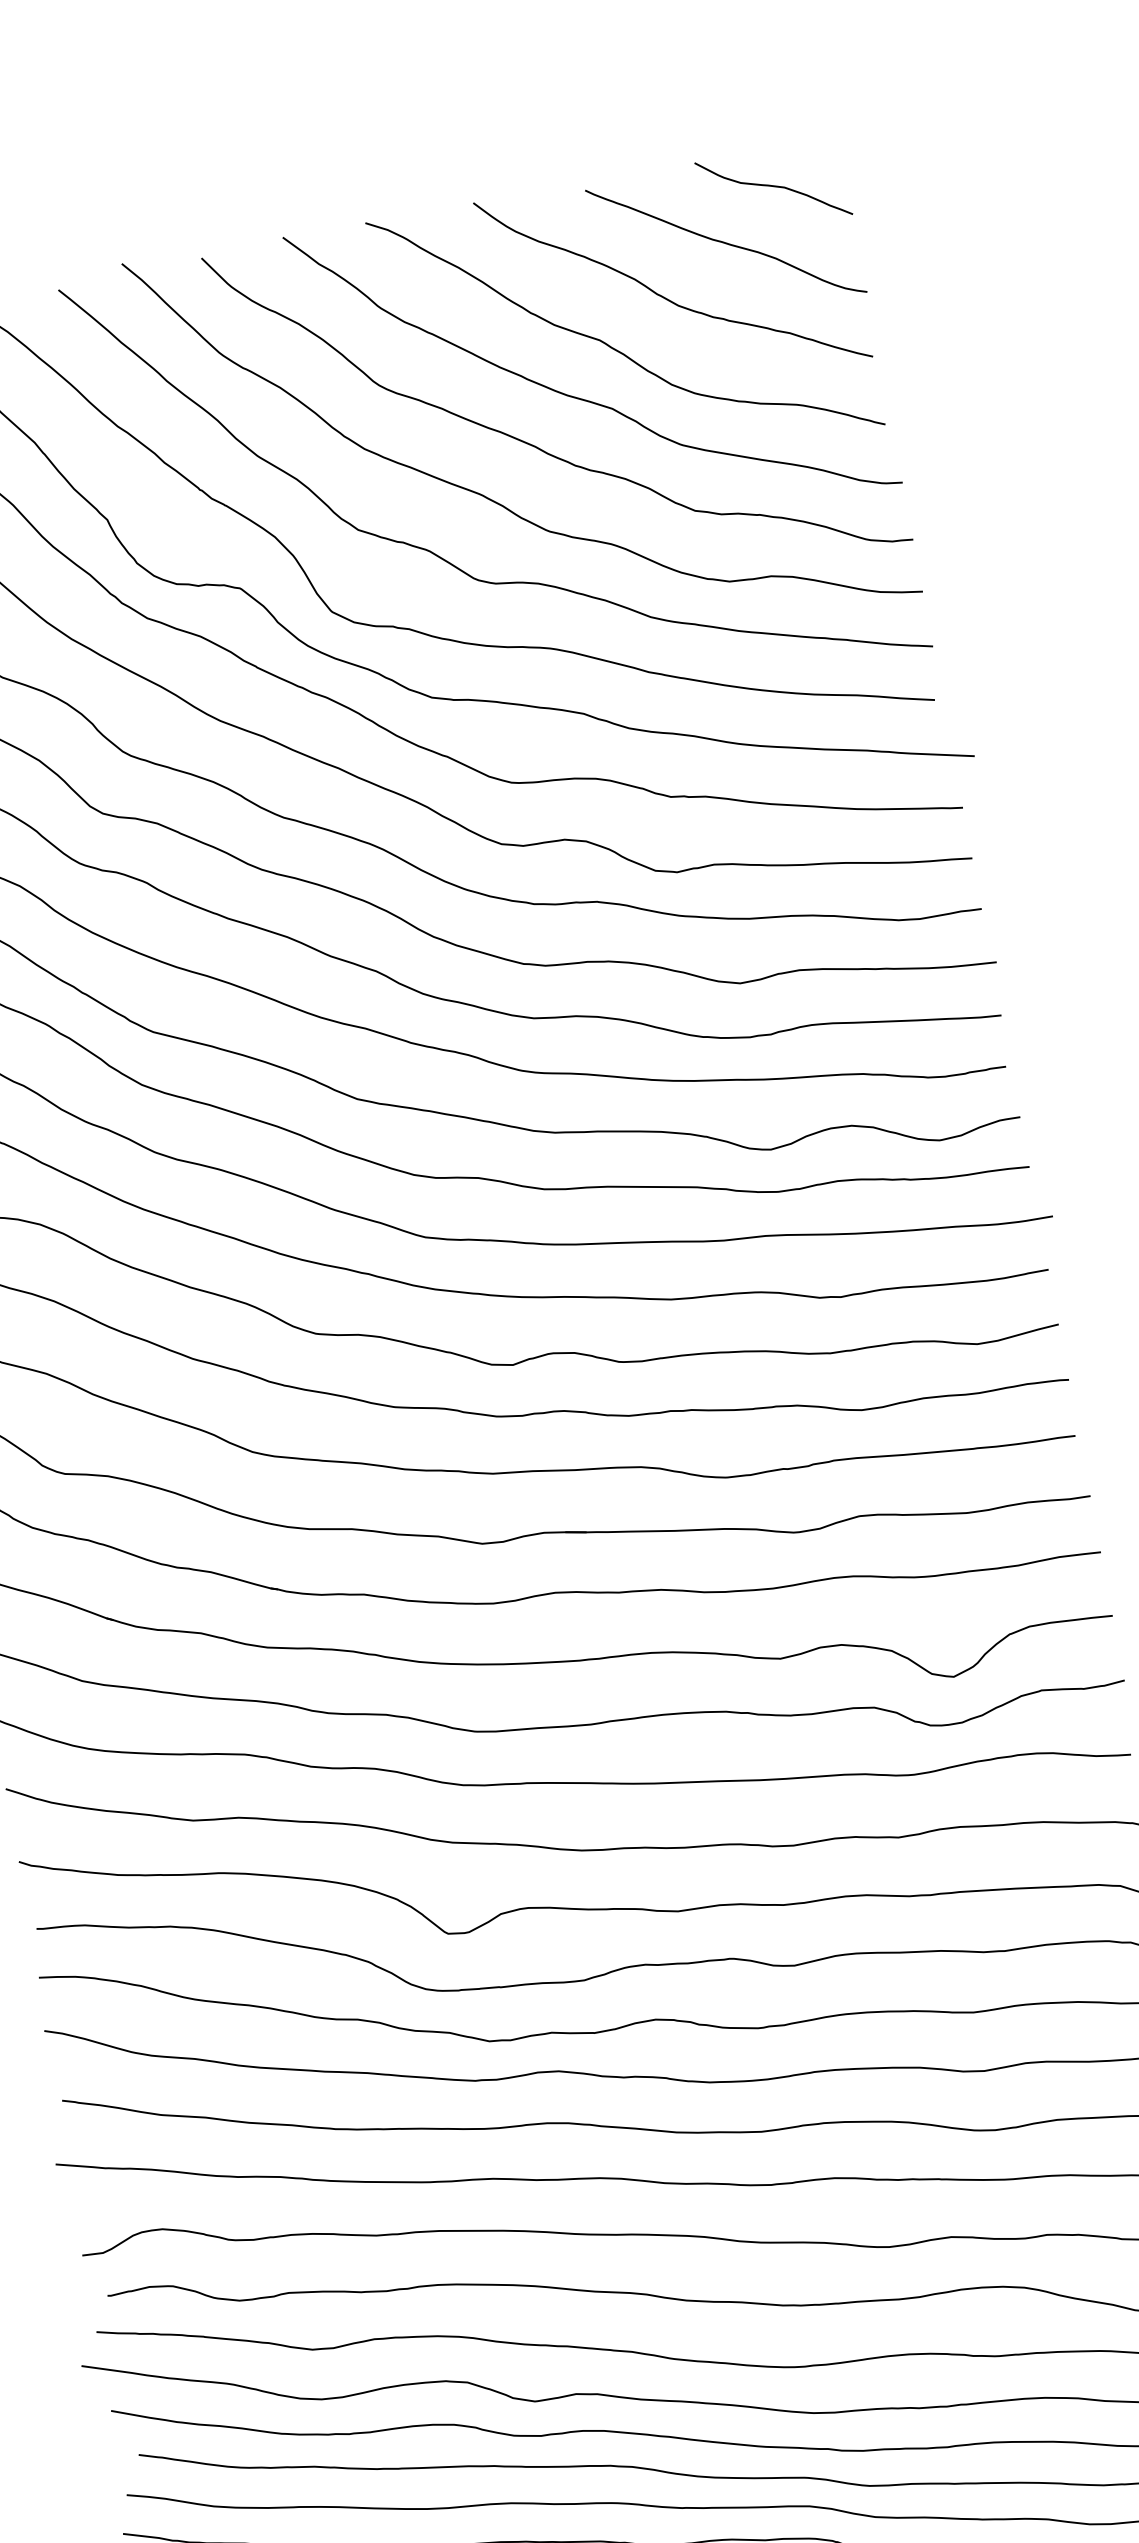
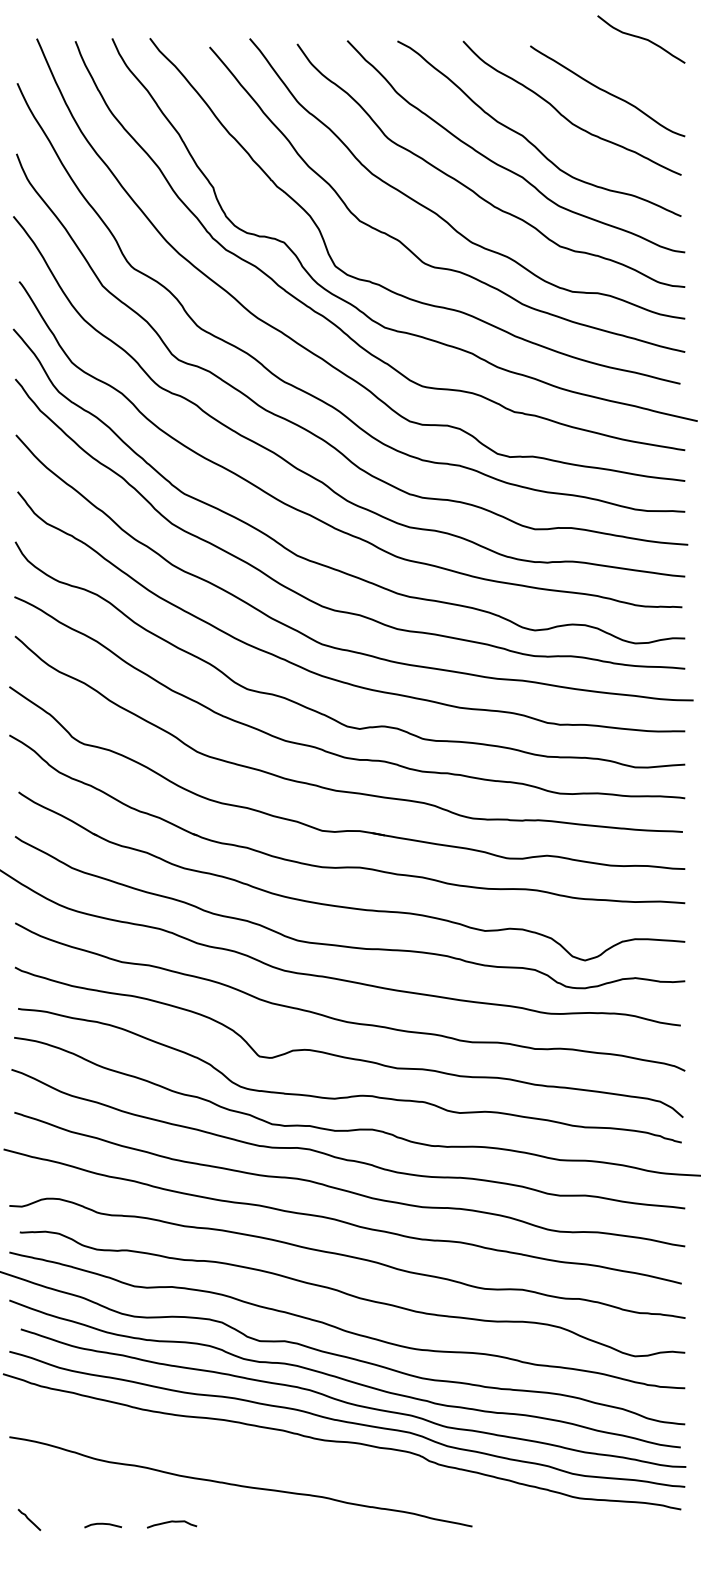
curve: (773, 186) -> (641, 38), moved

